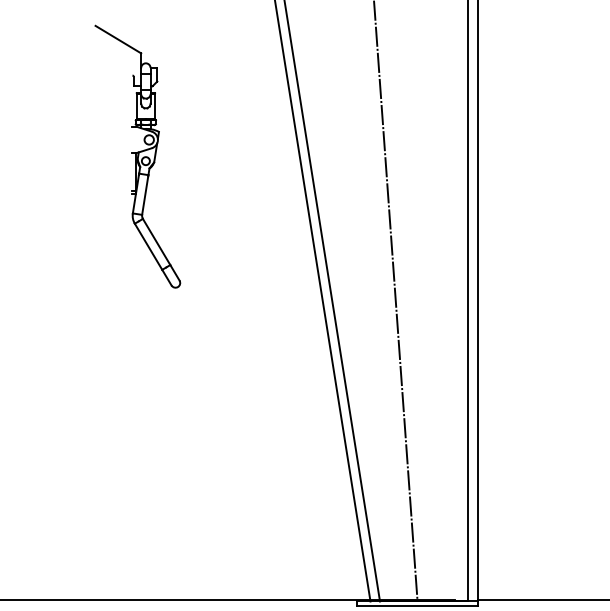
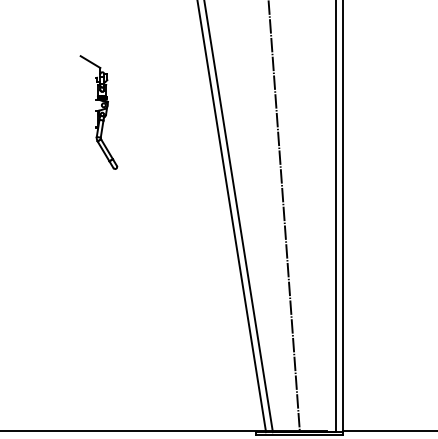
part: (137, 156) -> (98, 112), size x0.6

